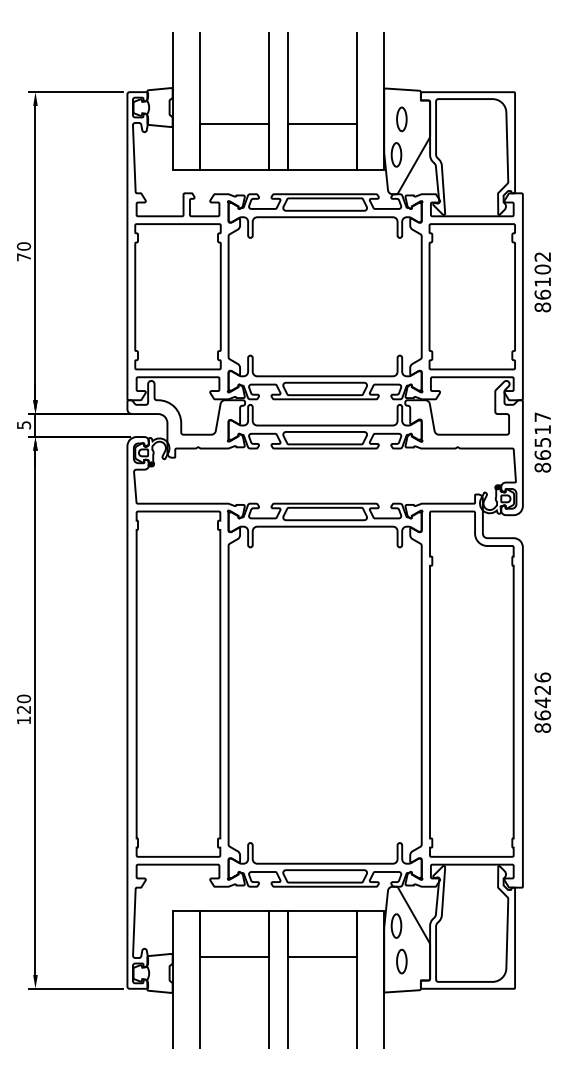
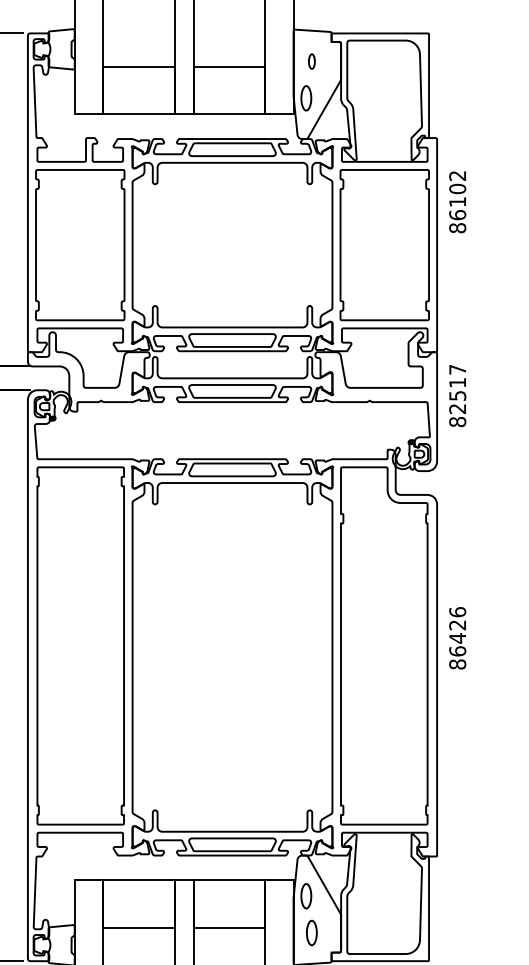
part: (401, 119) -> (311, 61), size x0.6
text: (542, 282) -> (457, 202), moved
text: (542, 454) -> (457, 408), 86517 -> 82517
text: (542, 702) -> (457, 638), moved

